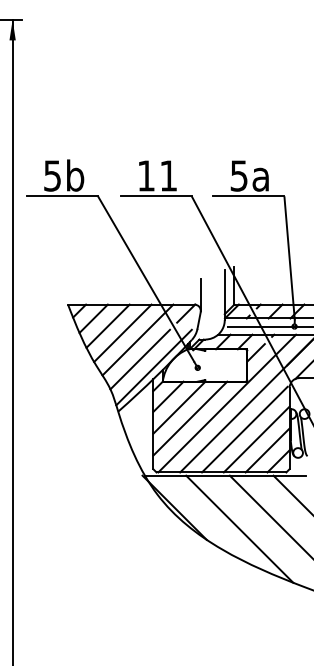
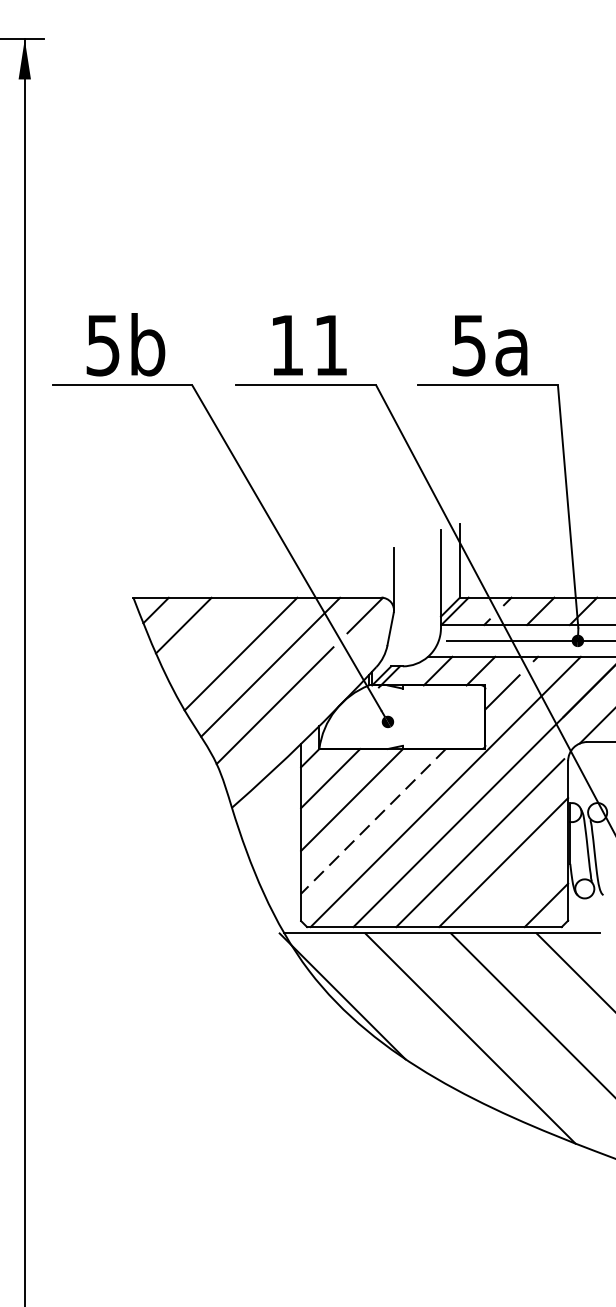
line: (107, 325) -> (210, 638), removed
line: (153, 367) -> (301, 721), removed
line: (190, 418) -> (373, 821), solid -> dashed
line: (267, 450) -> (524, 884), removed

